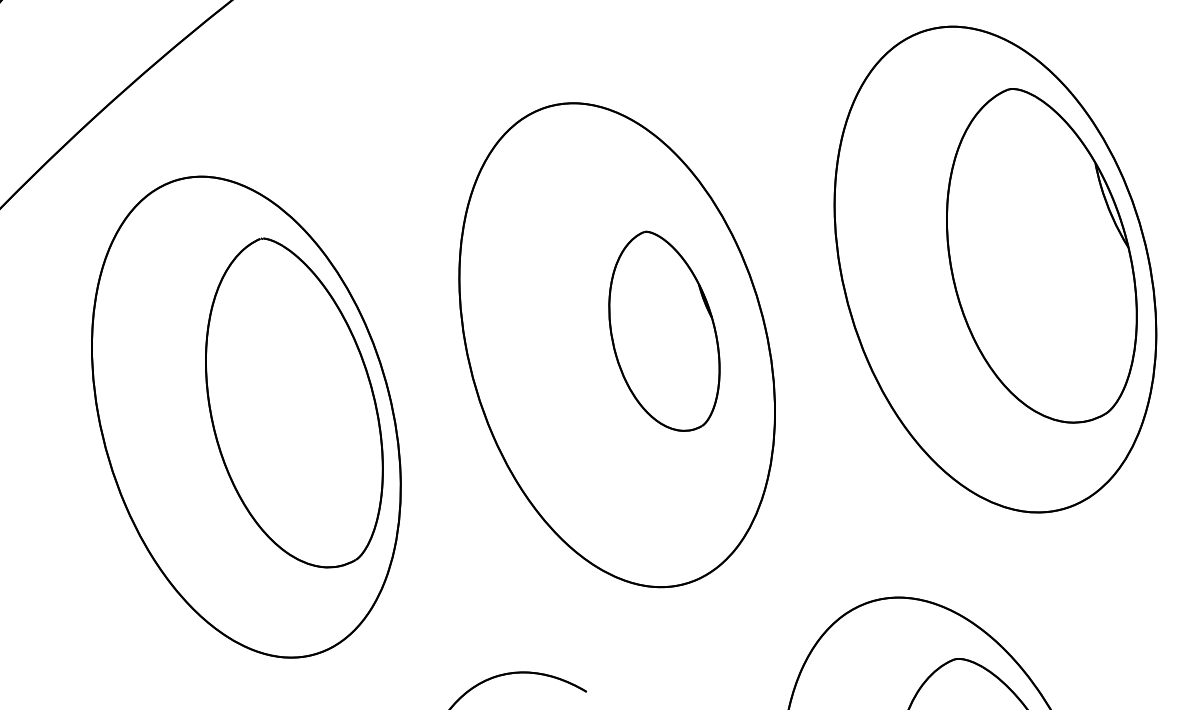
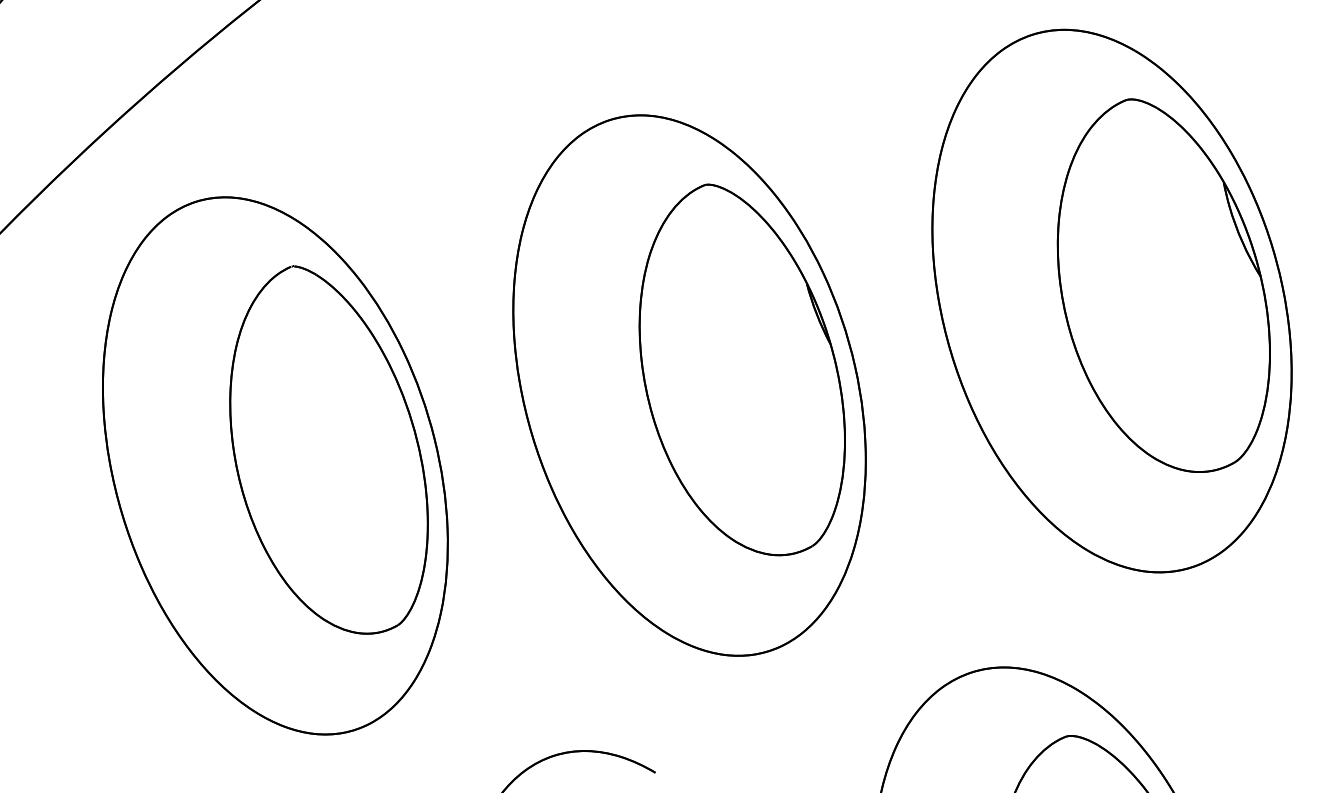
part: (664, 331) -> (742, 370), size x1.67

